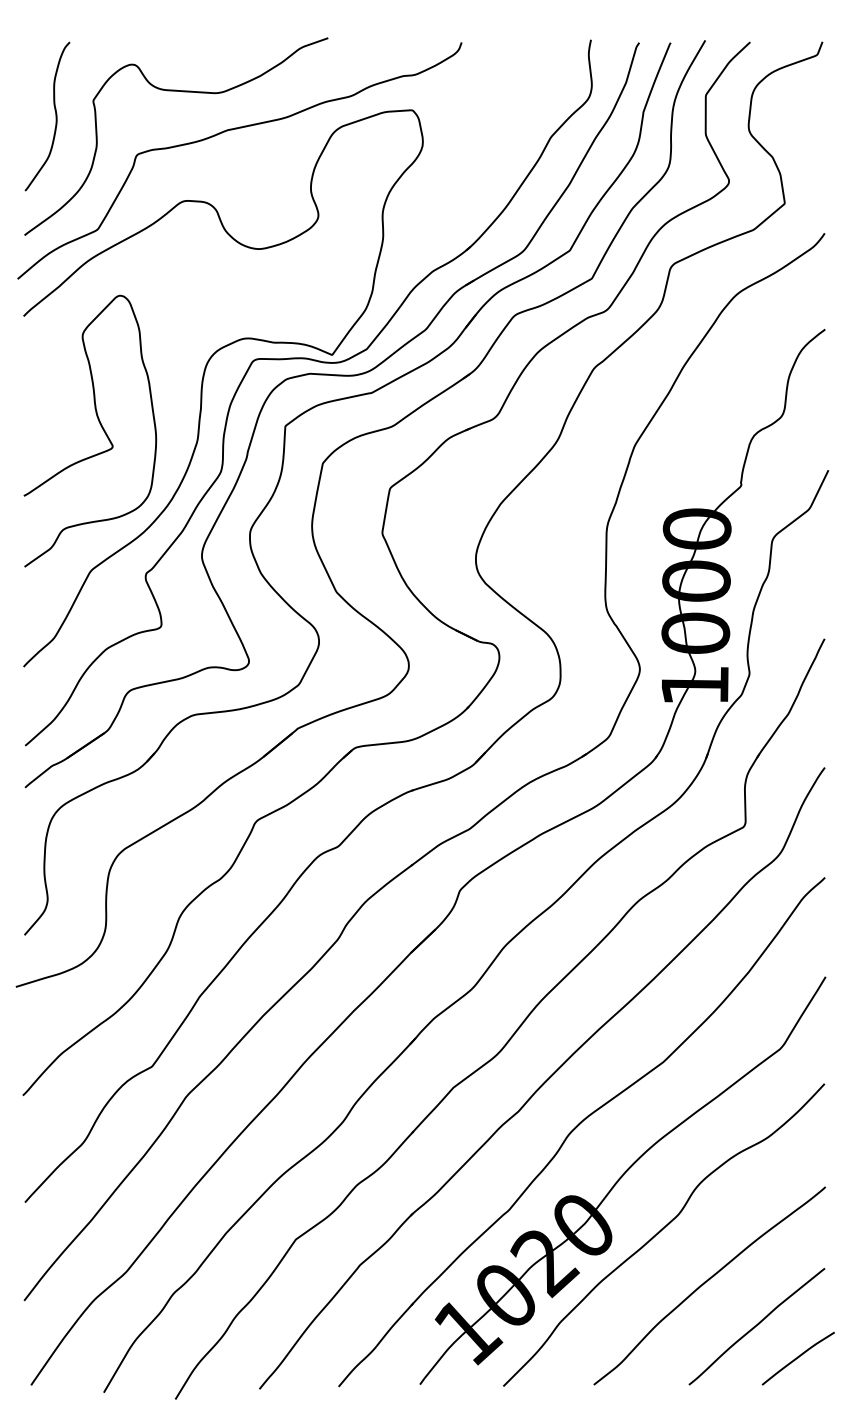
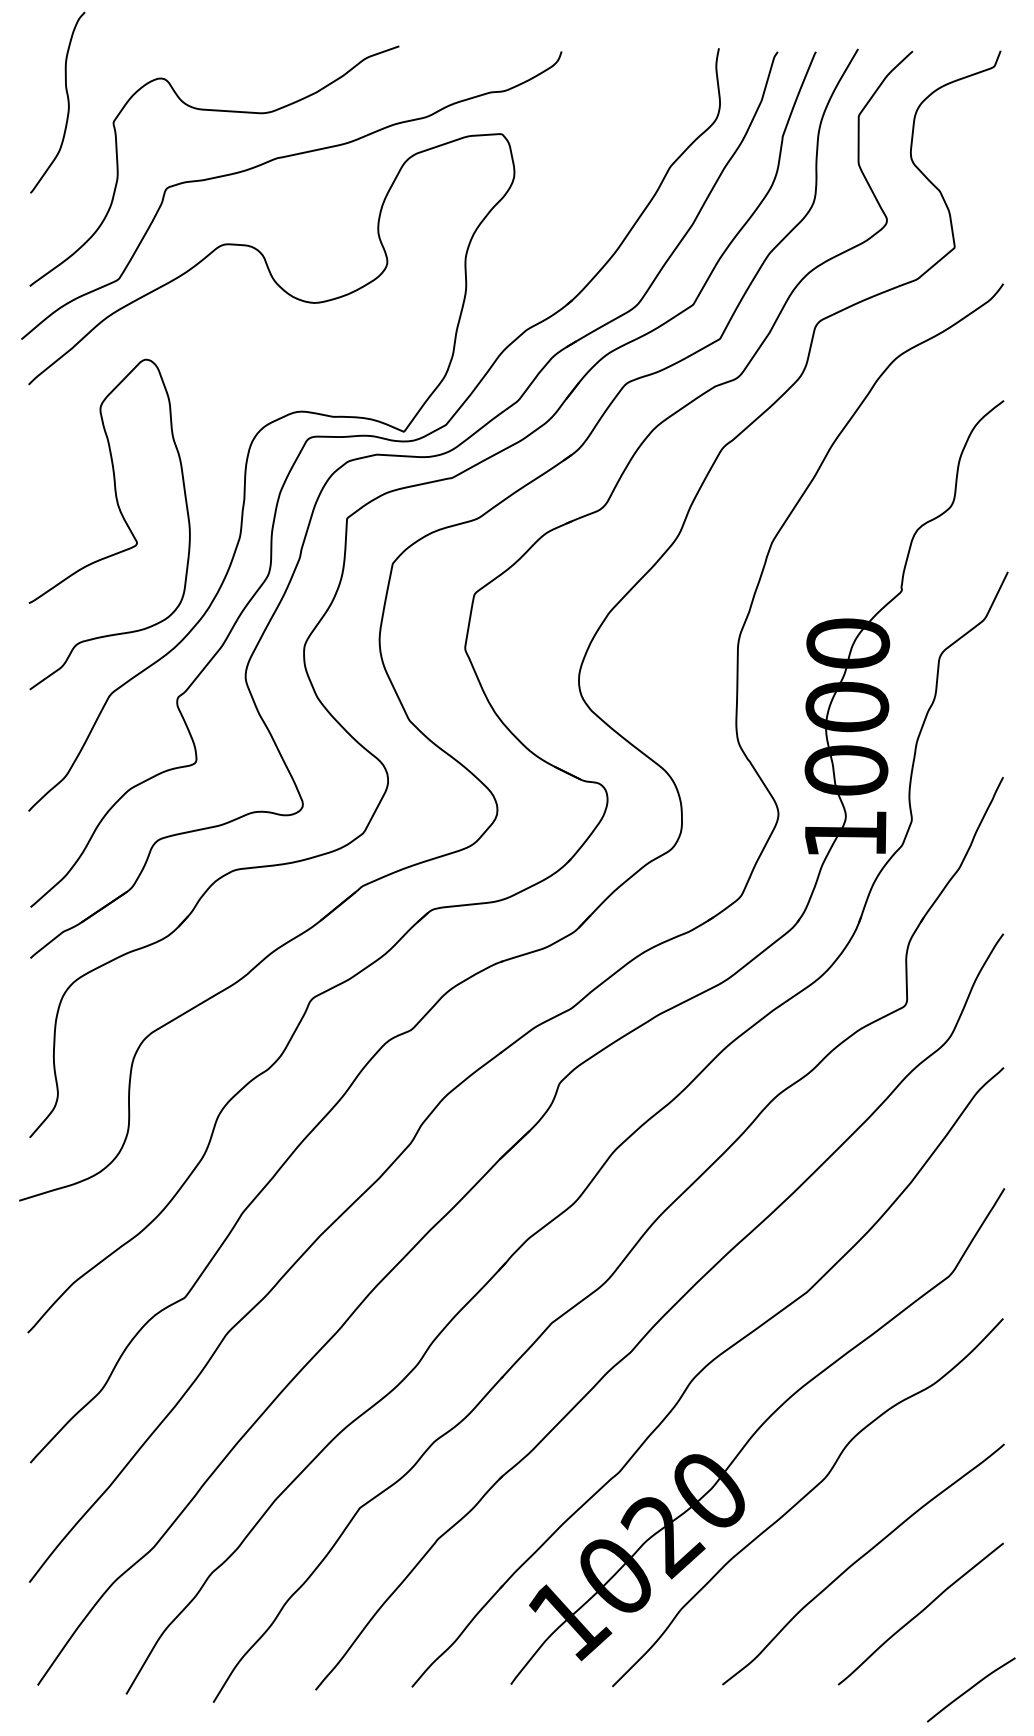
curve: (55, 116) -> (67, 102), moved
curve: (797, 1358) -> (970, 1689), moved

